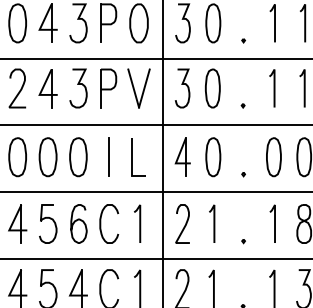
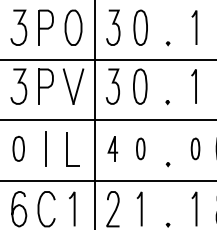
part: (182, 156) -> (112, 148), size x0.7
part: (78, 157) -> (18, 149), size x0.7
part: (213, 157) -> (140, 149), size x0.6
part: (273, 157) -> (195, 149), size x0.6

